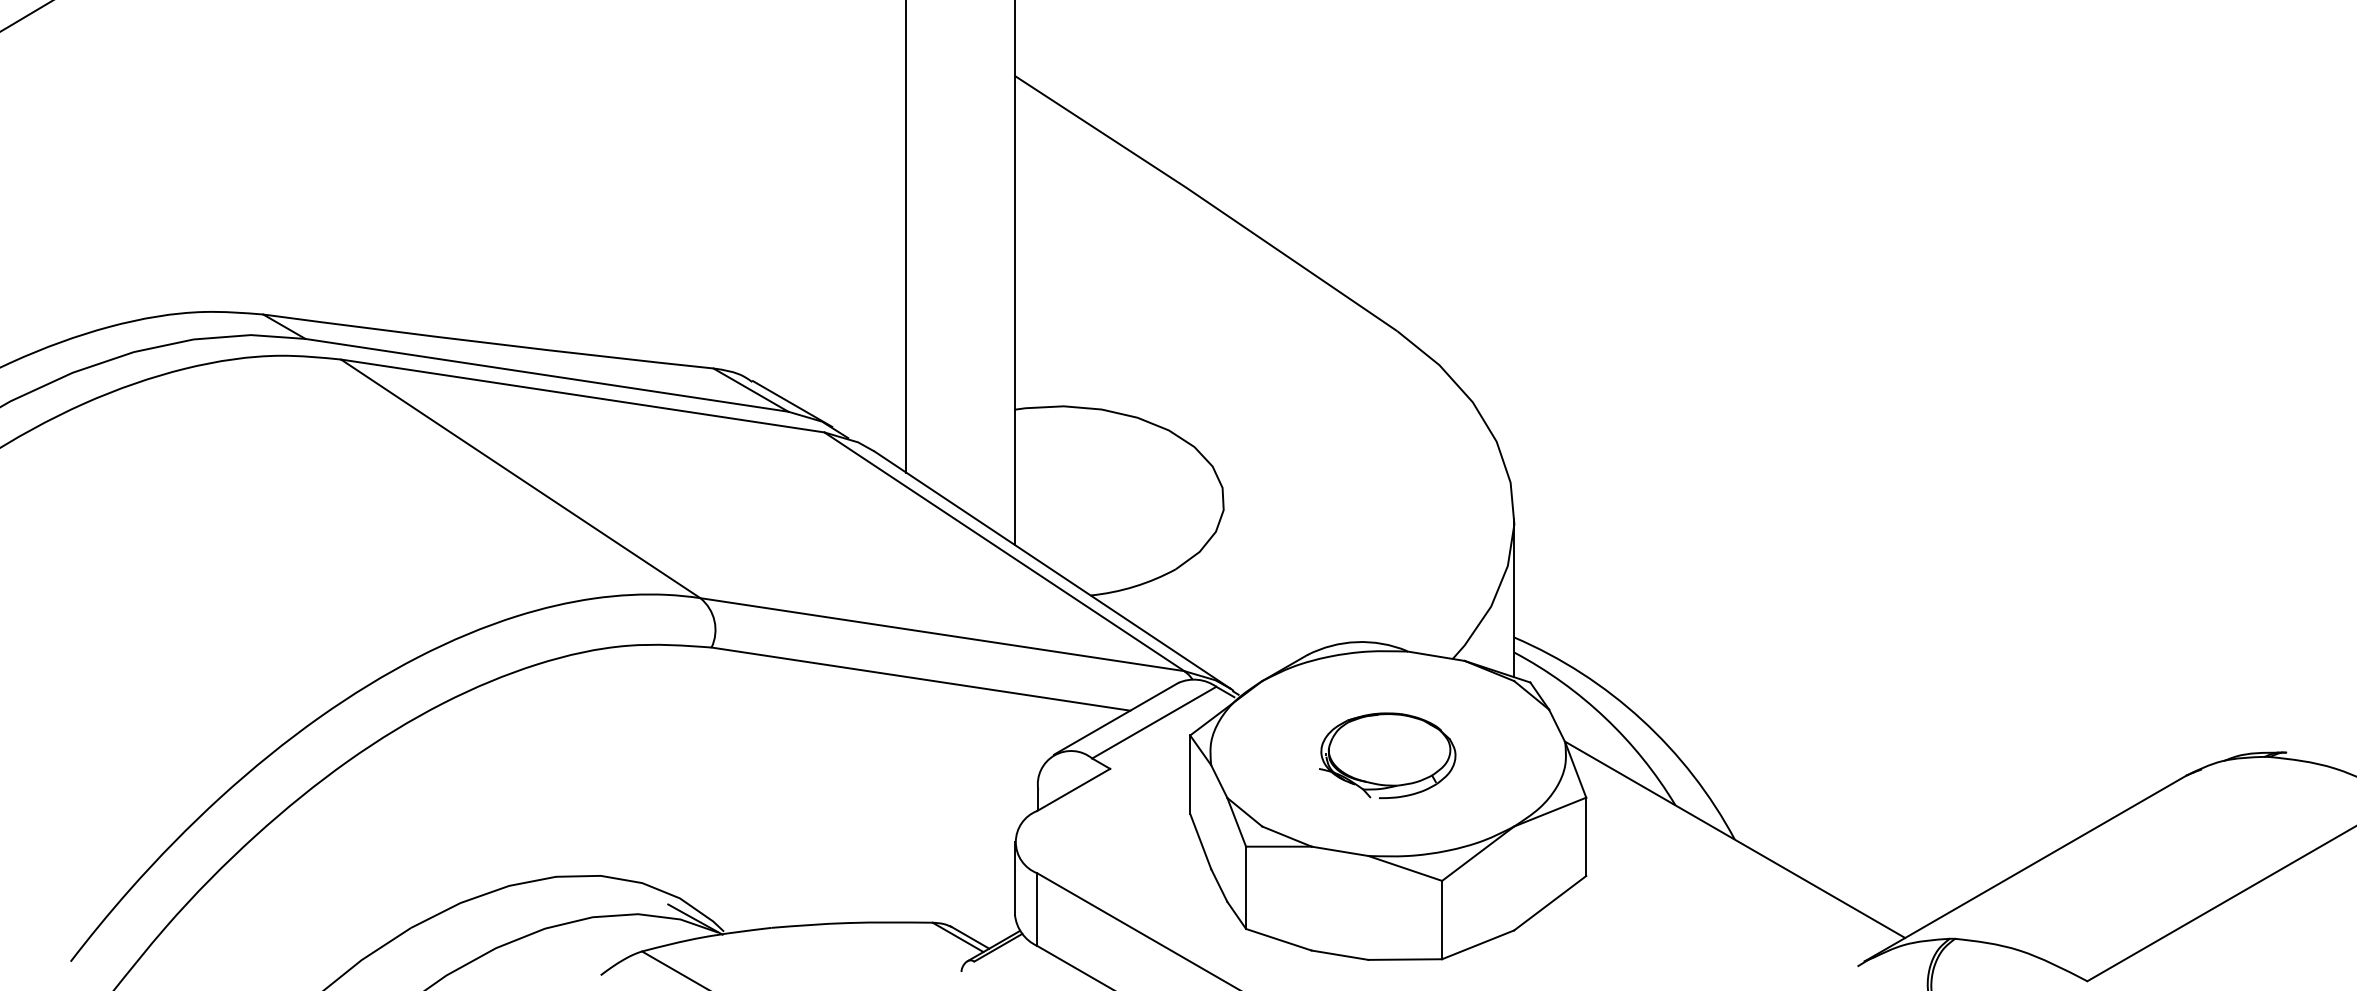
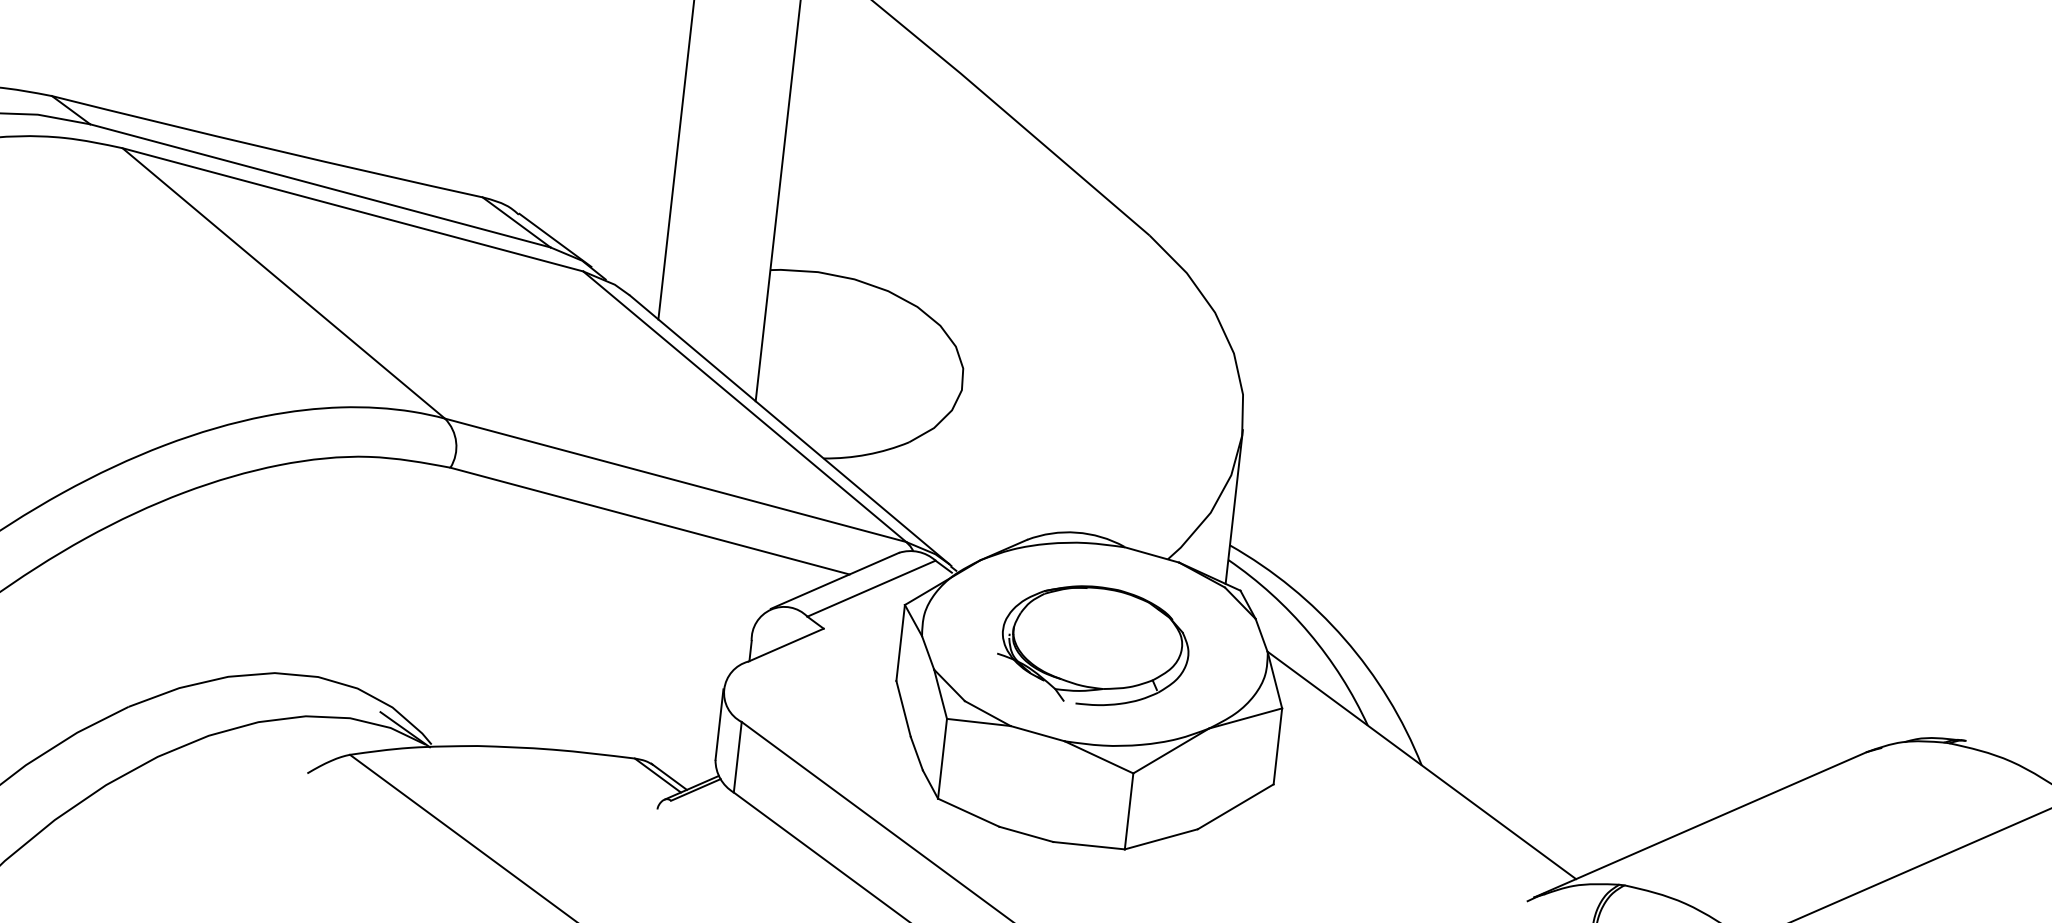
part: (1387, 755) -> (1094, 645), size x1.43

